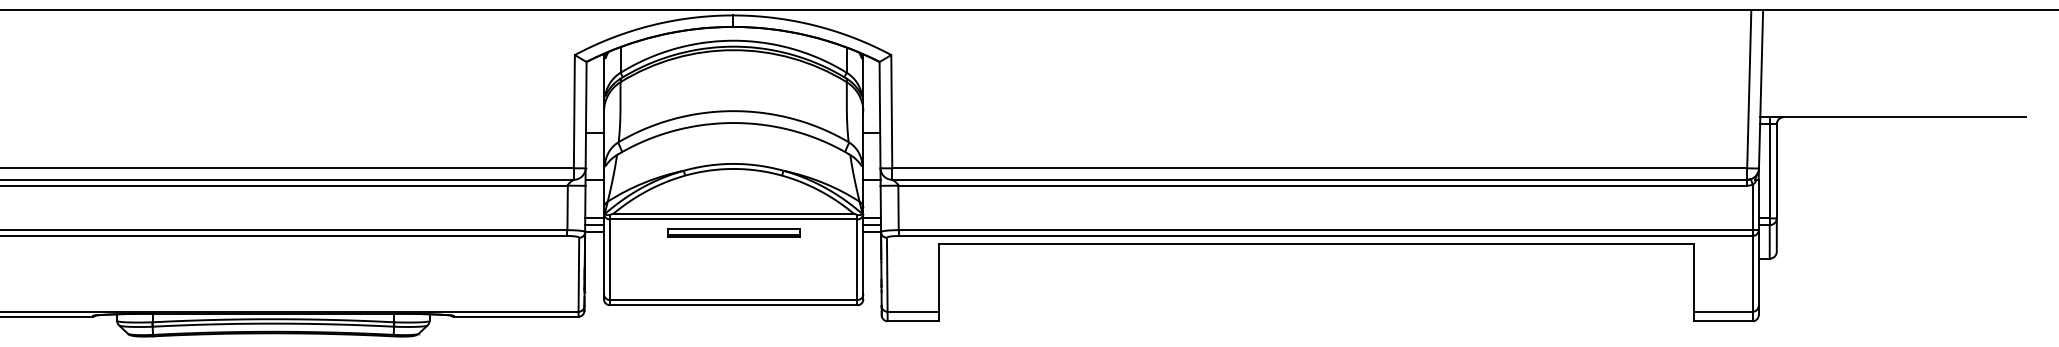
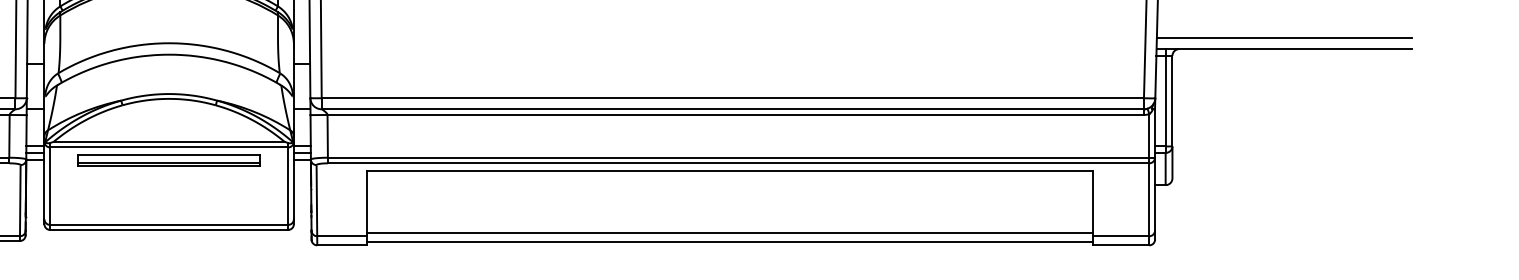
line: (1892, 105) -> (1283, 37), added
part: (733, 233) -> (169, 160), size x1.43
line: (1316, 308) -> (729, 233), added
line: (1316, 317) -> (729, 241), added

